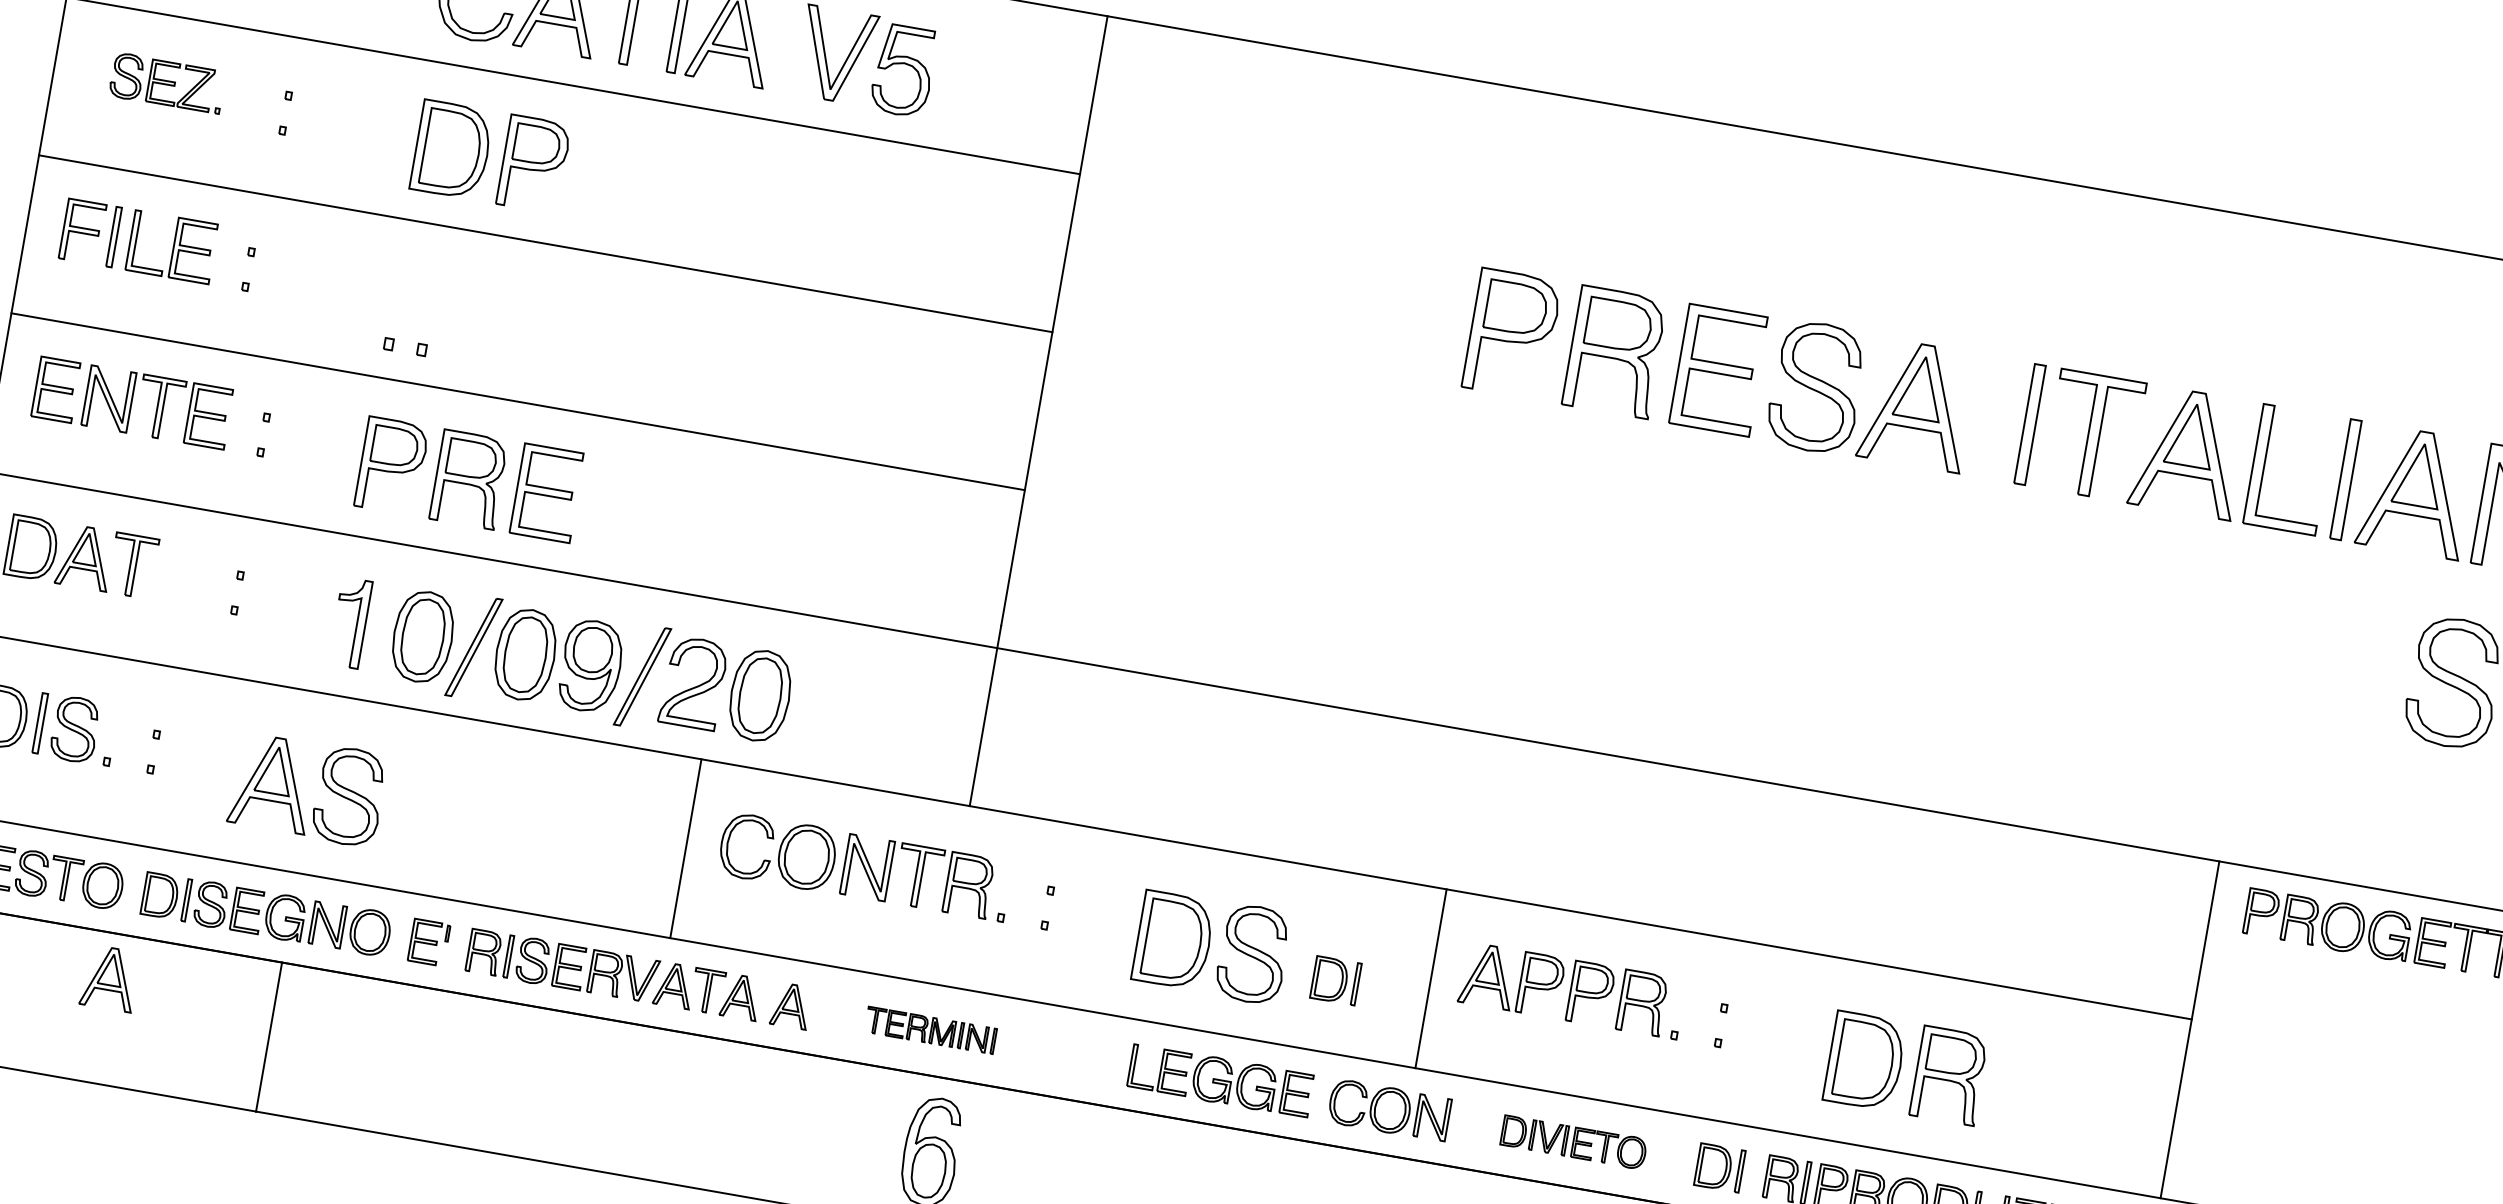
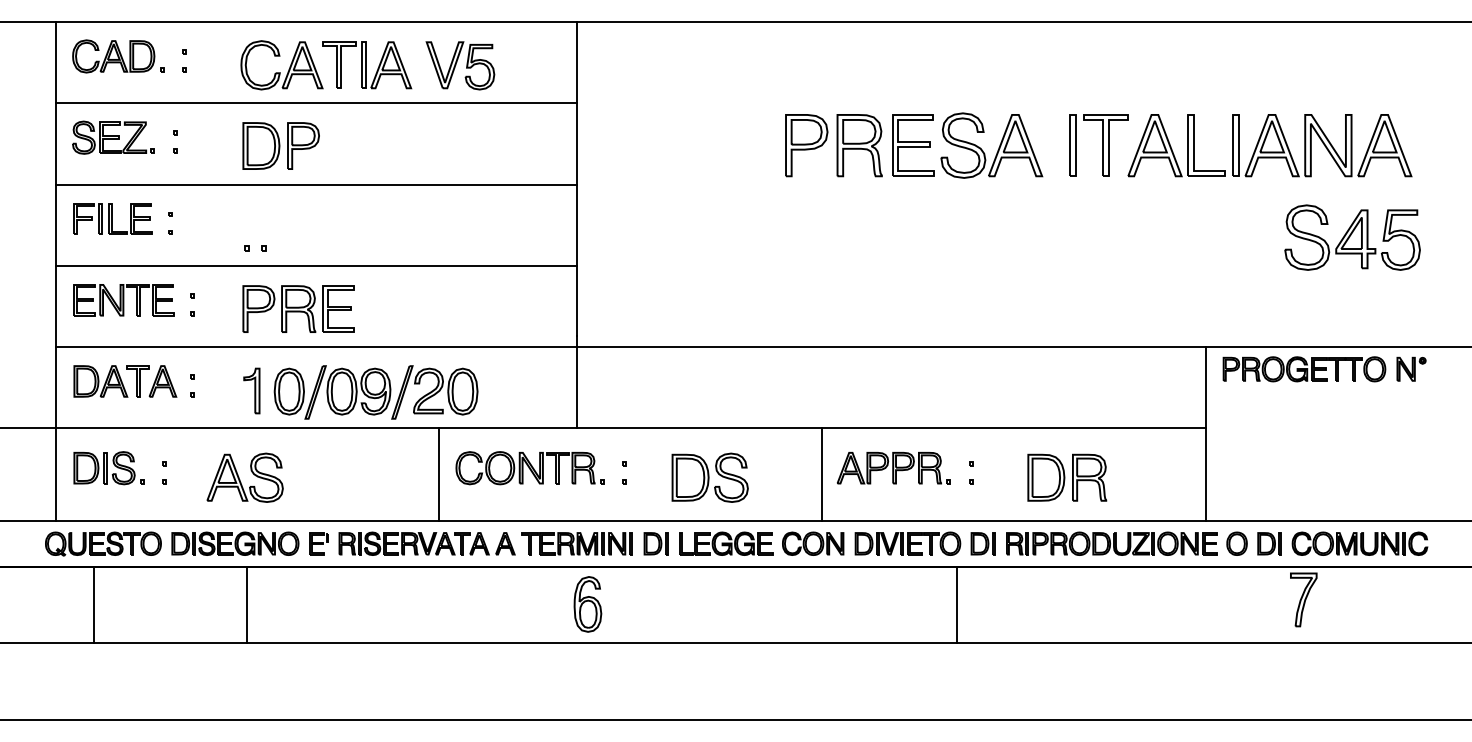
part: (167, 83) -> (113, 137), size x1.43
part: (109, 978) -> (162, 381), moved
part: (1334, 980) -> (655, 543), moved
part: (929, 1029) -> (576, 543), size x1.67
part: (1573, 1141) -> (907, 543), size x1.43

